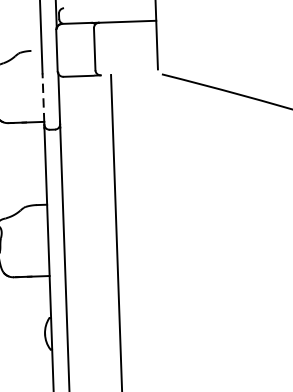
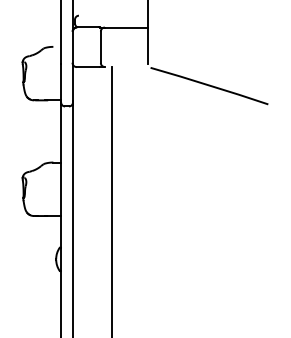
line: (43, 96) -> (61, 81), dashed -> solid

